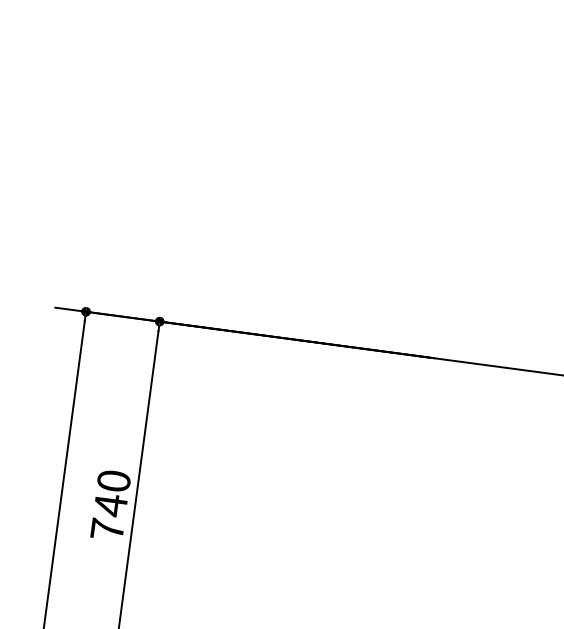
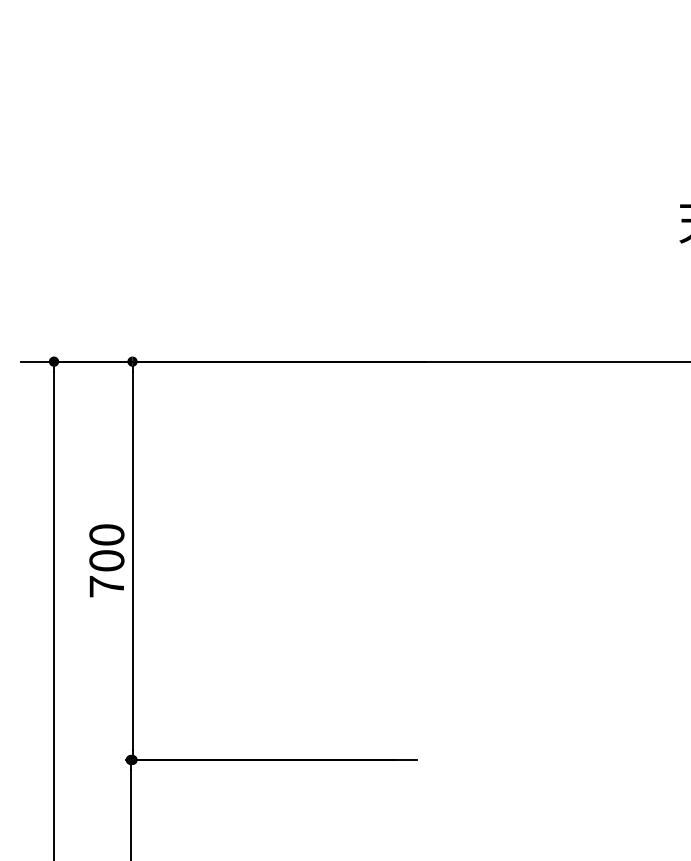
text: (110, 505) -> (106, 560), 740 -> 700

